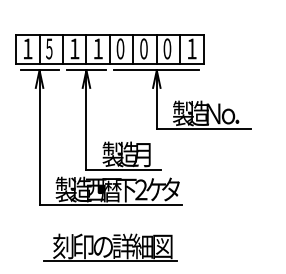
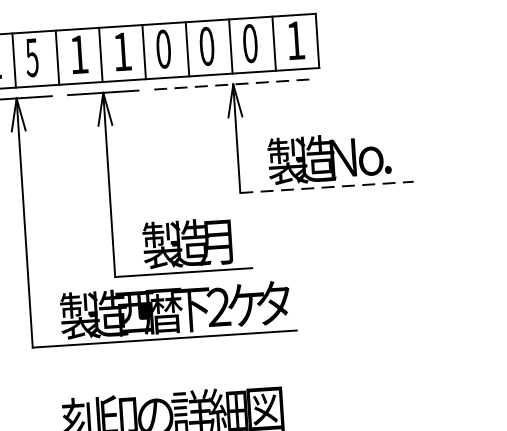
line: (156, 70) -> (232, 84), solid -> dashed
line: (203, 129) -> (326, 188), solid -> dashed

